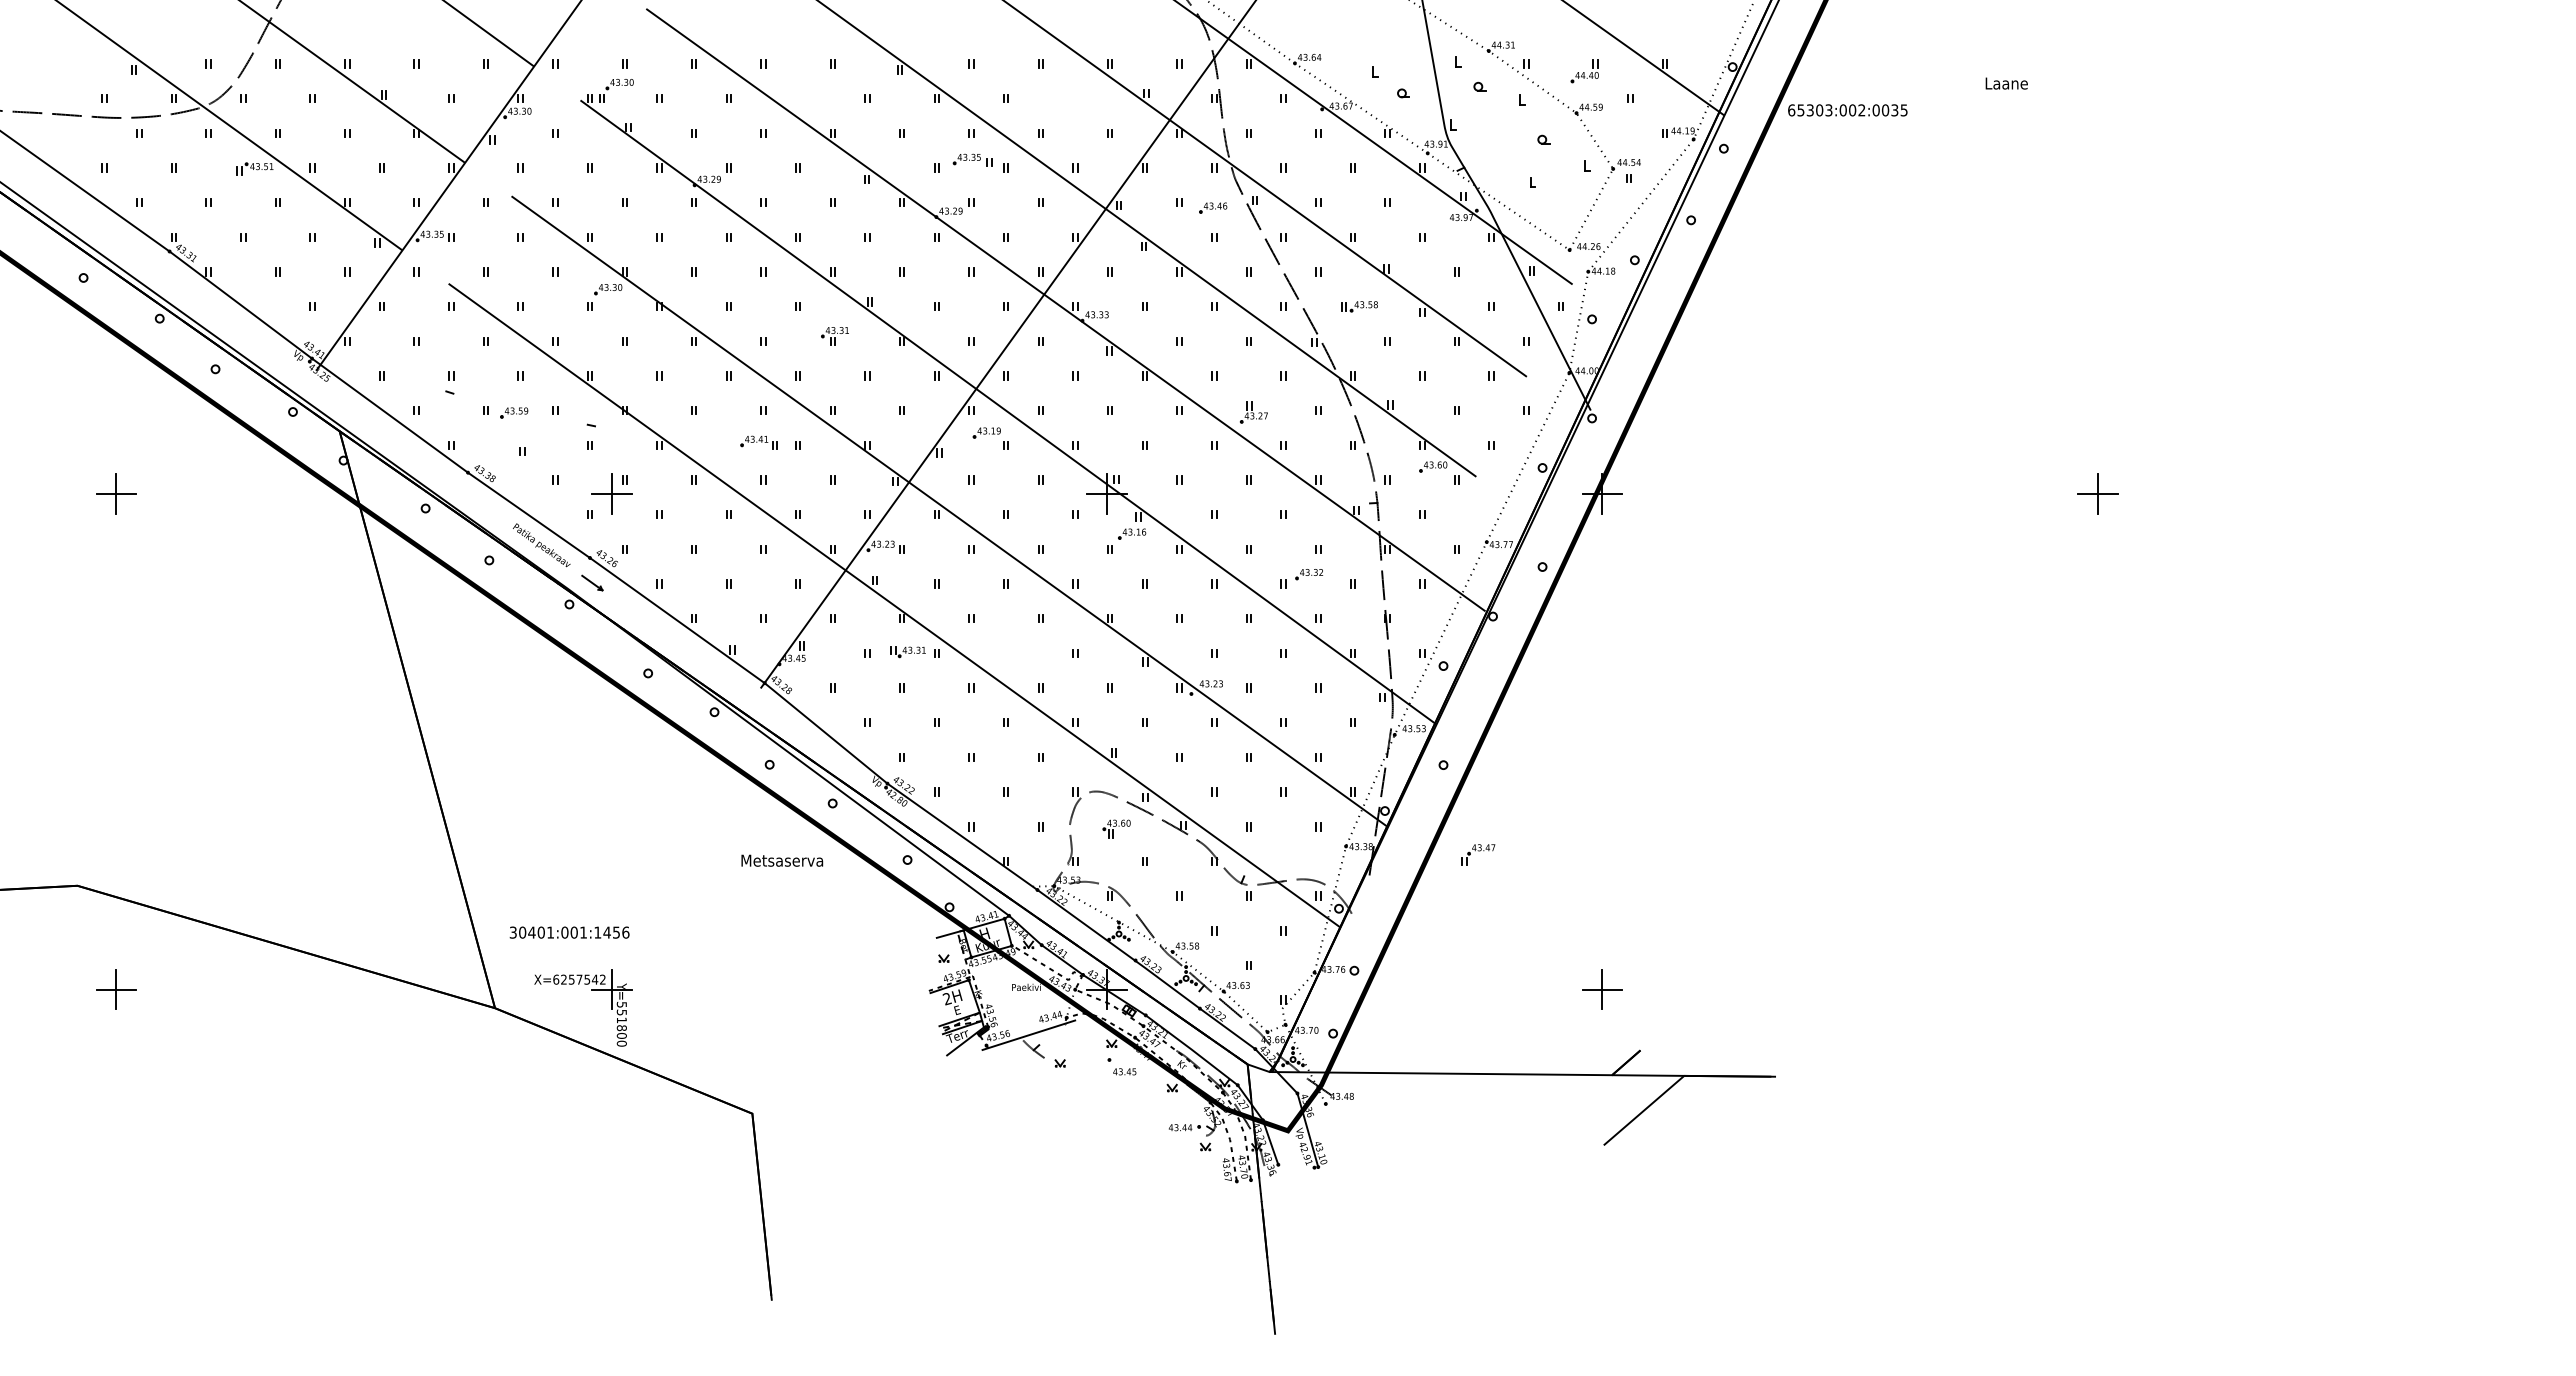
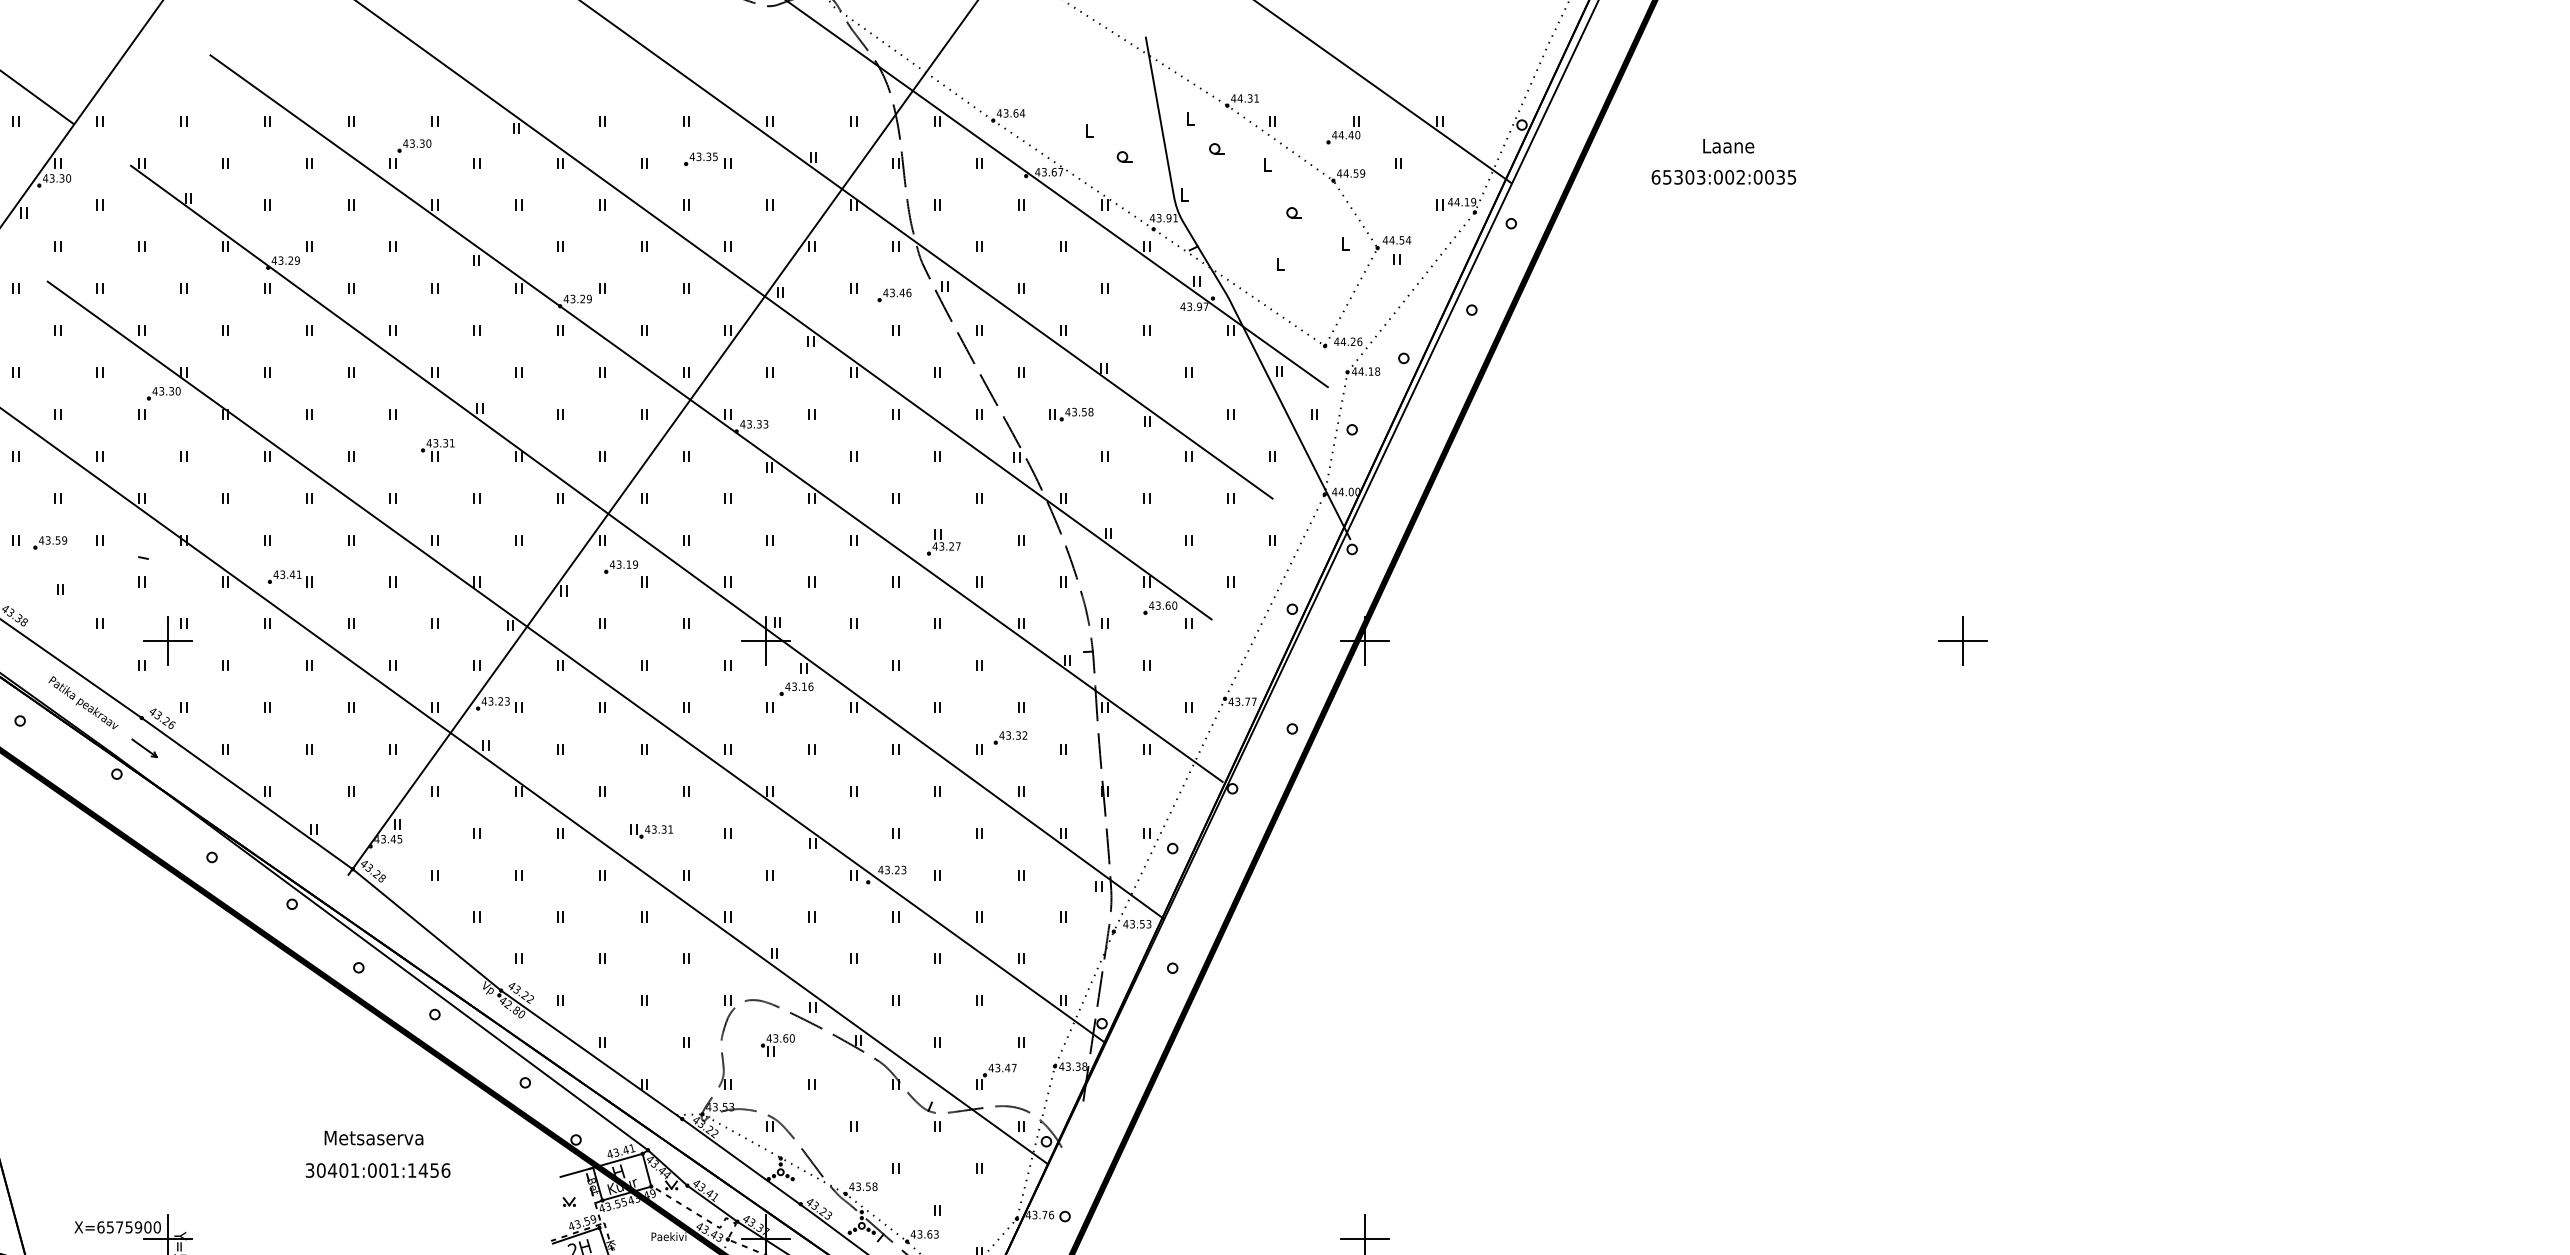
text: (2006, 83) -> (1728, 146), moved
part: (616, 90) -> (410, 153), moved
text: (1847, 110) -> (1723, 177), moved
part: (972, 159) -> (707, 159), moved
part: (758, 442) -> (289, 578), moved
part: (907, 652) -> (650, 832), moved
part: (1478, 854) -> (996, 1076), moved
text: (782, 860) -> (374, 1137), moved
text: (569, 932) -> (377, 1170), moved
text: (583, 979) -> (133, 1227), X=6257542 -> X=6575900

